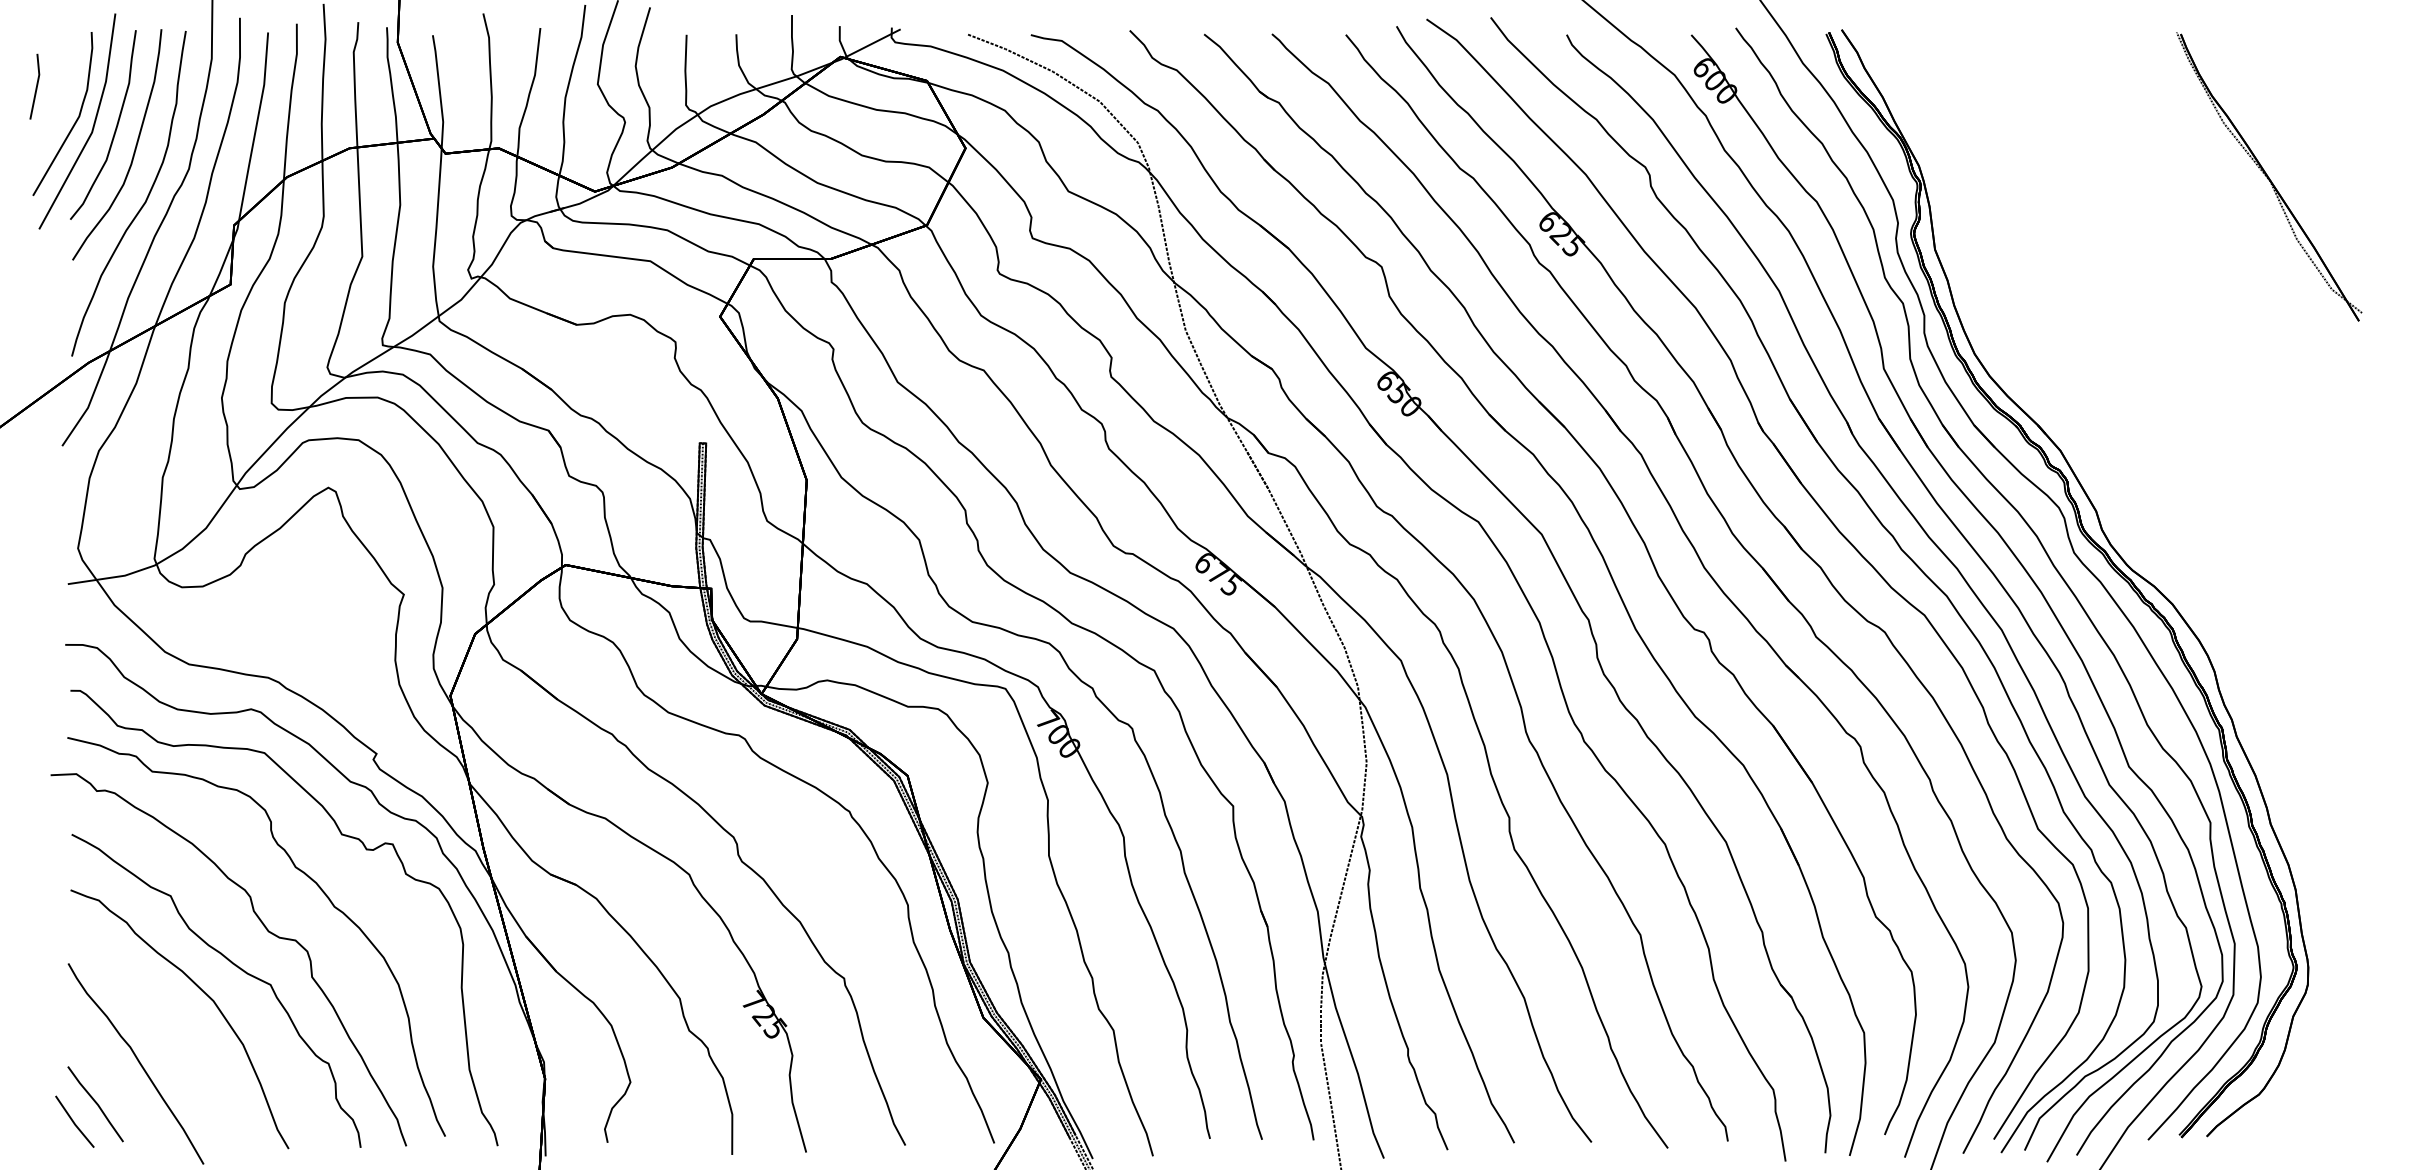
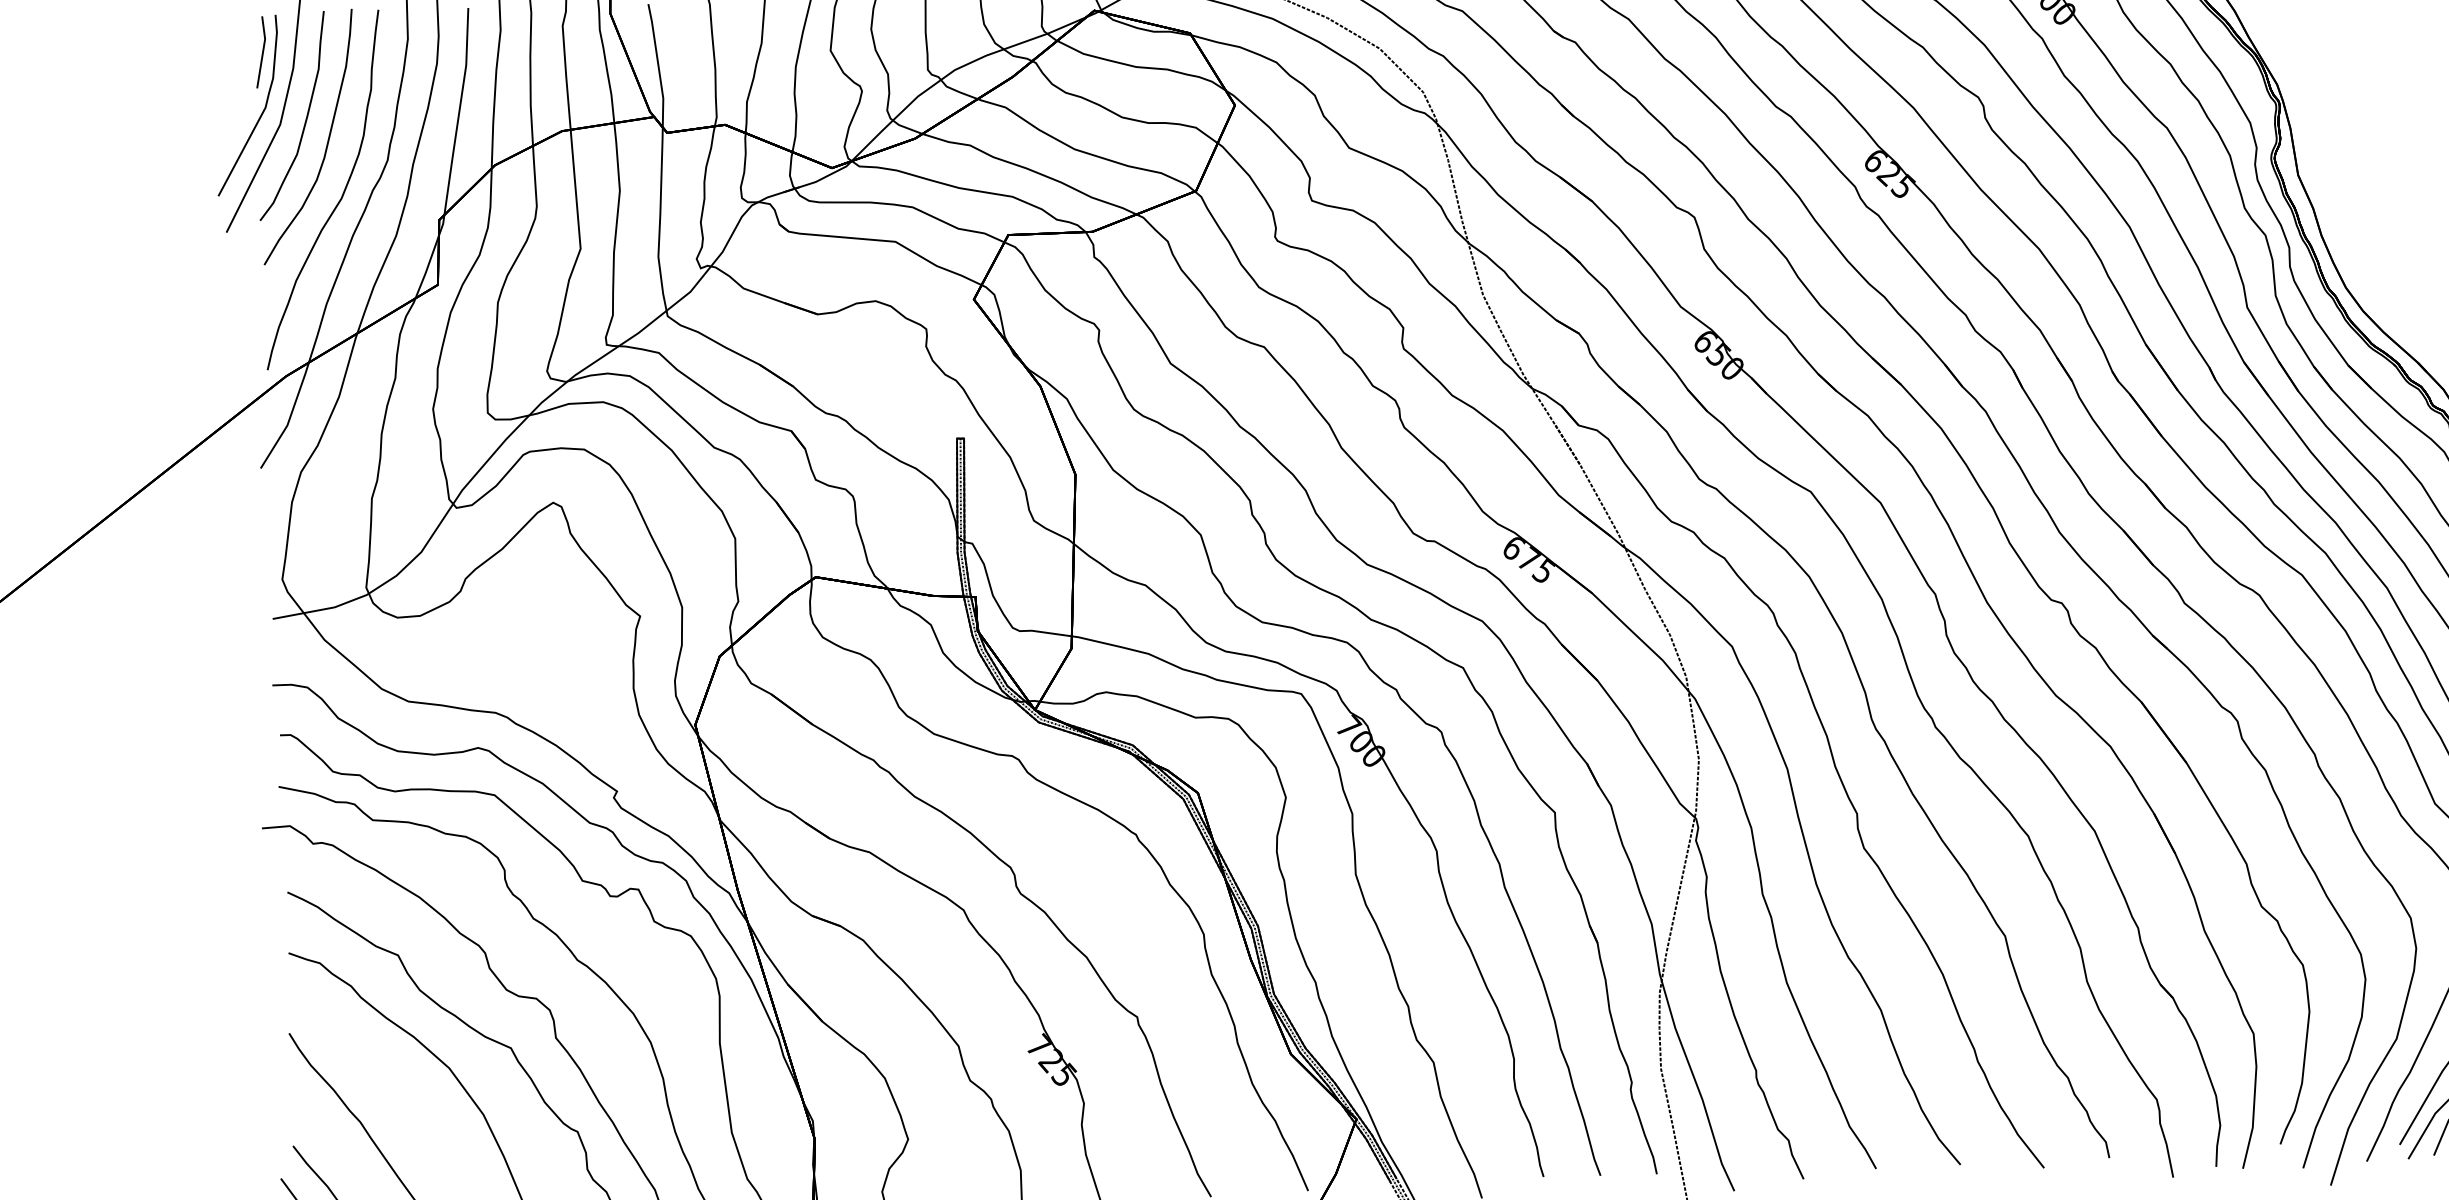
line: (35, 87) -> (261, 53), moved

